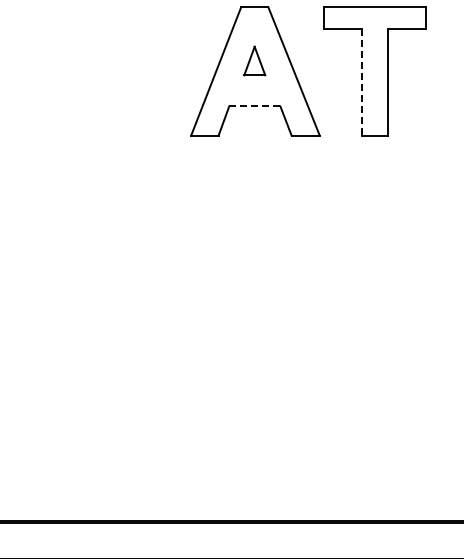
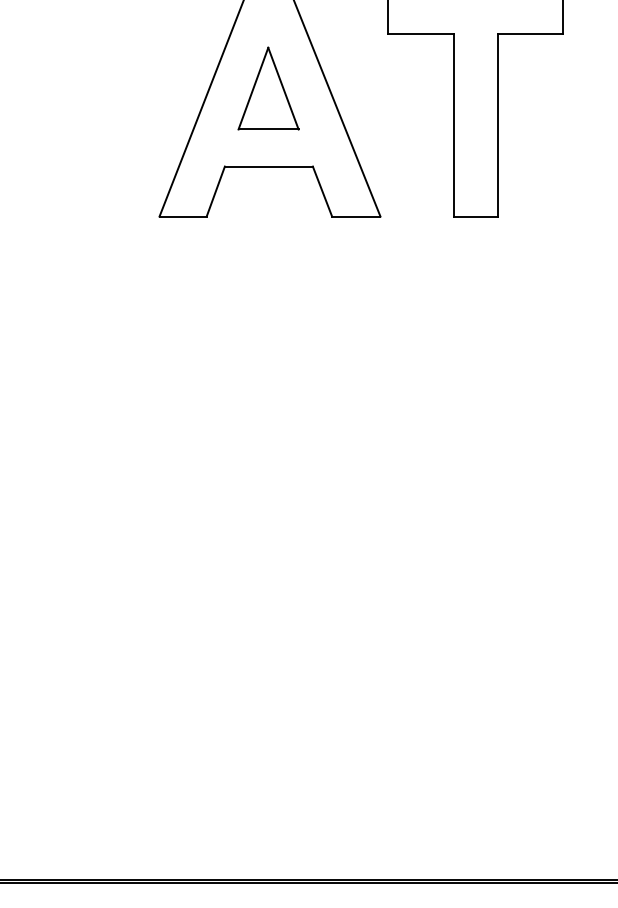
part: (254, 60) -> (268, 87), size x1.67
line: (362, 82) -> (454, 125), dashed -> solid
line: (254, 106) -> (268, 166), dashed -> solid

